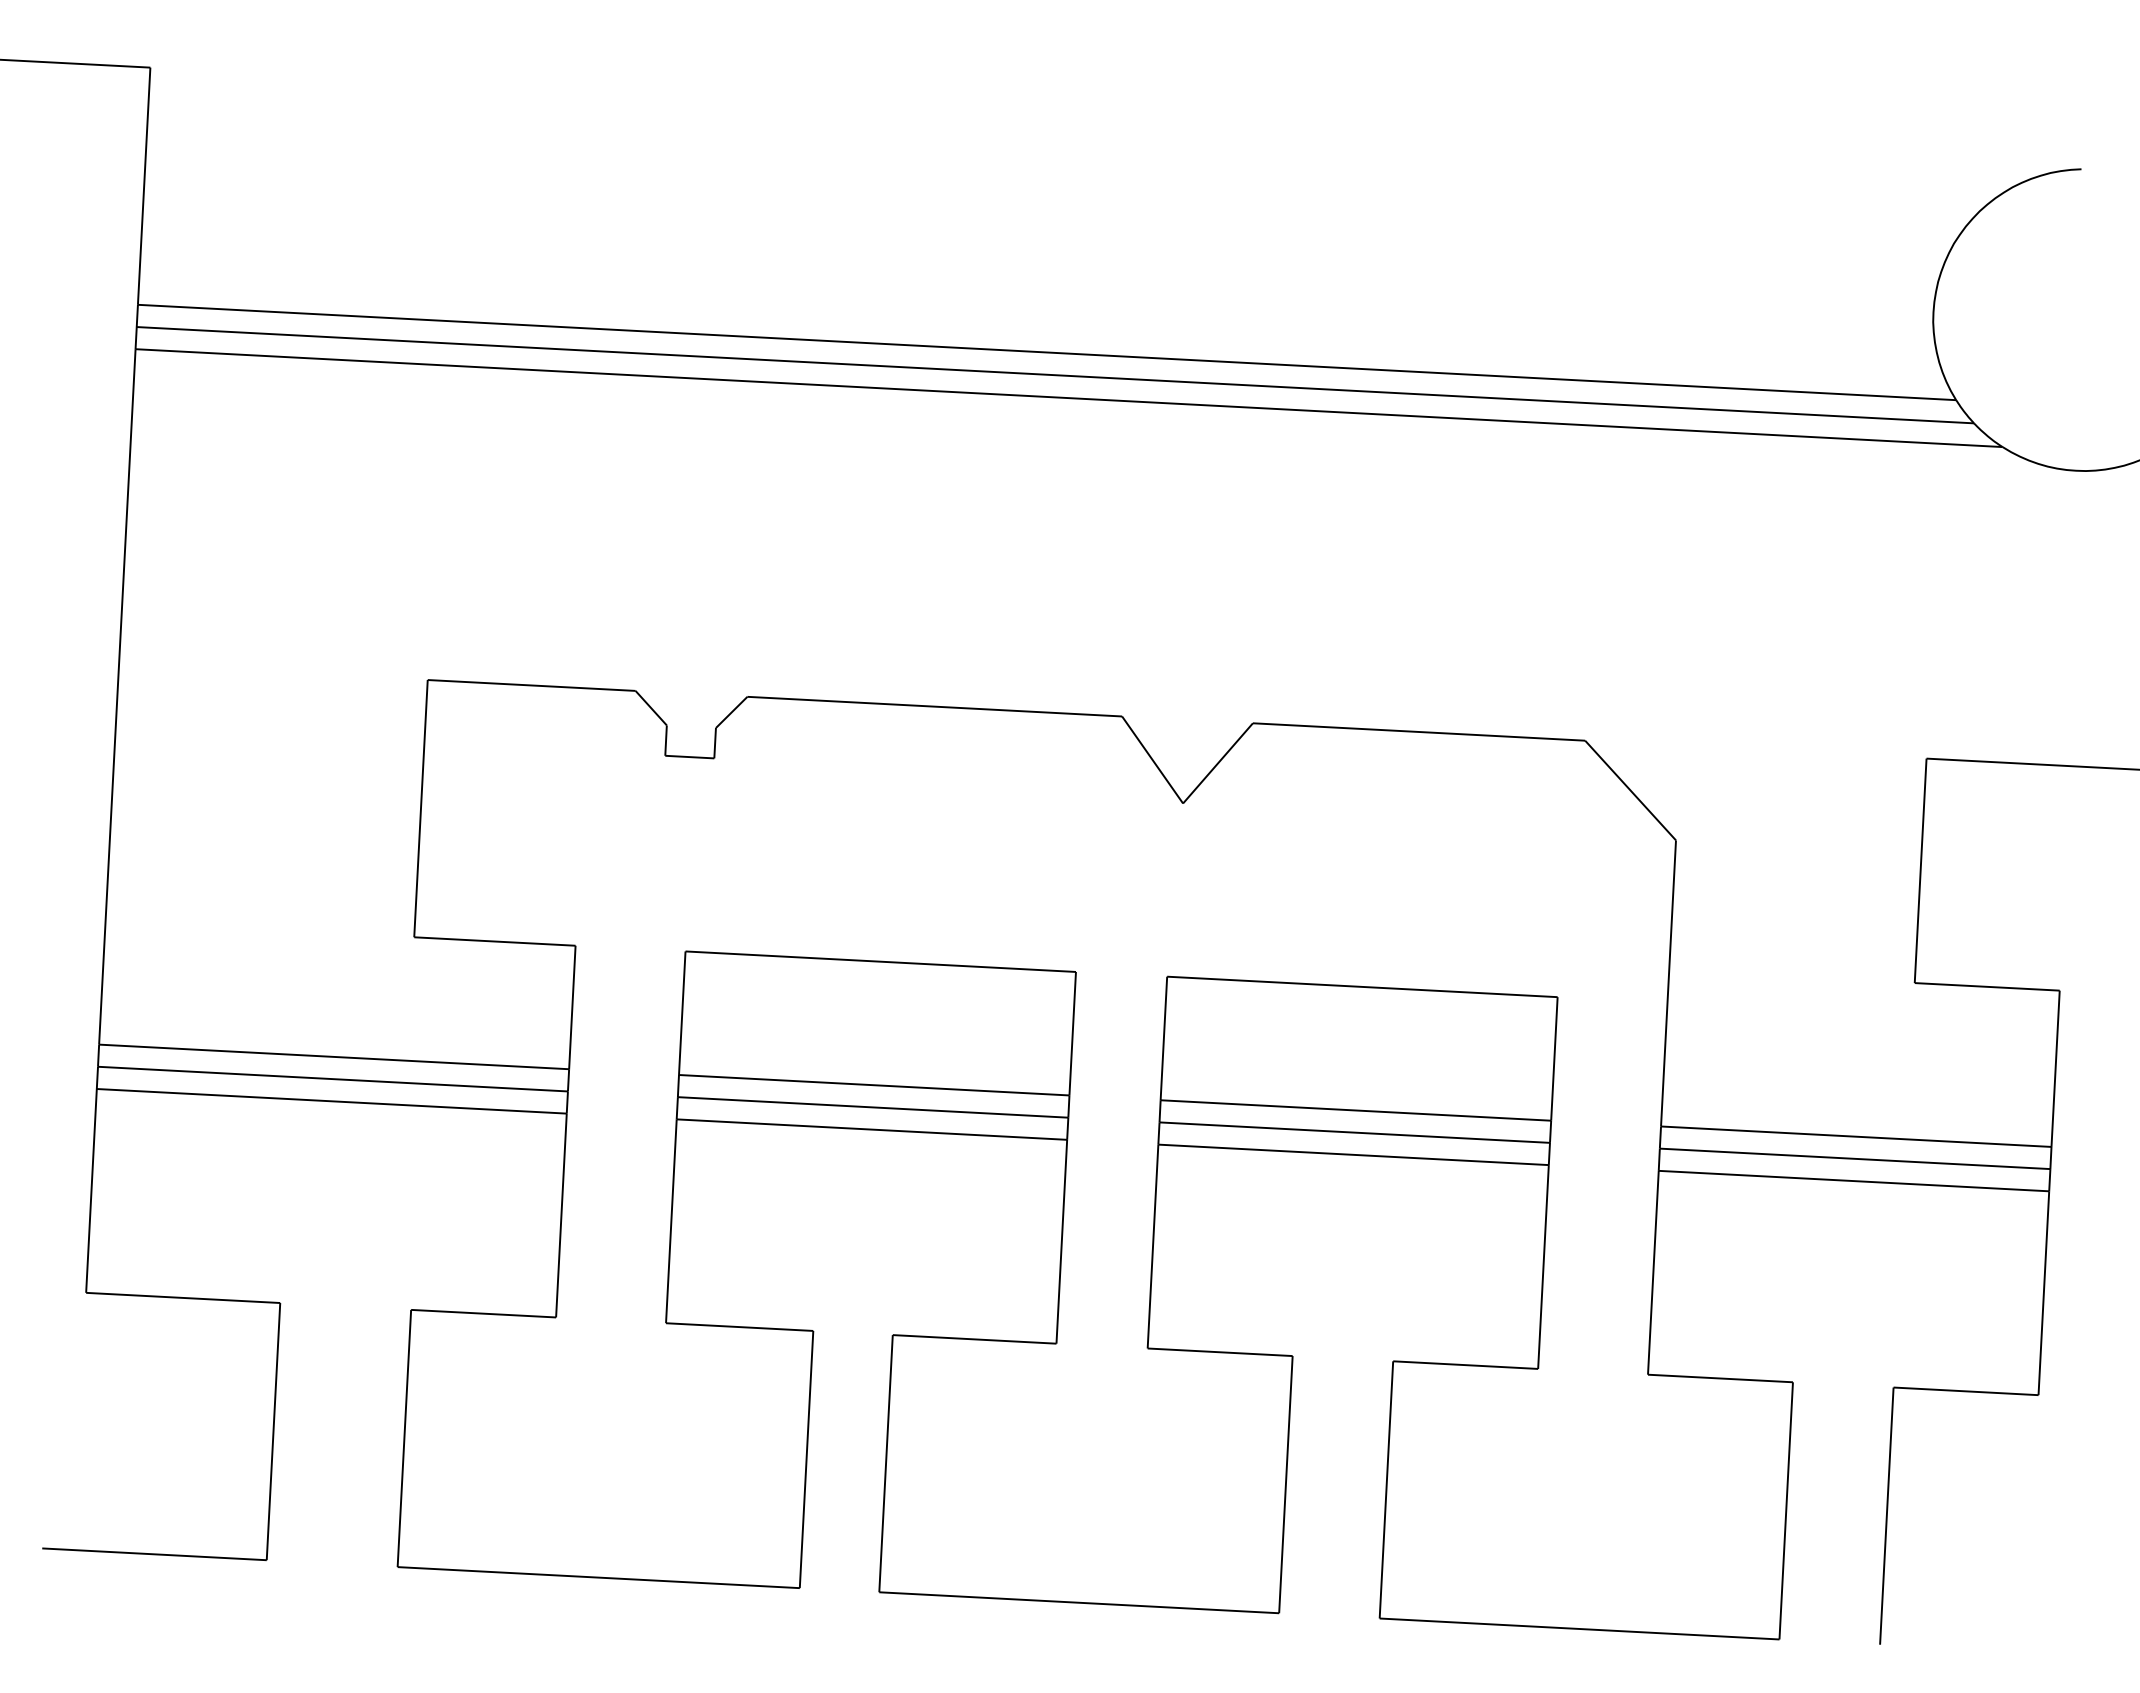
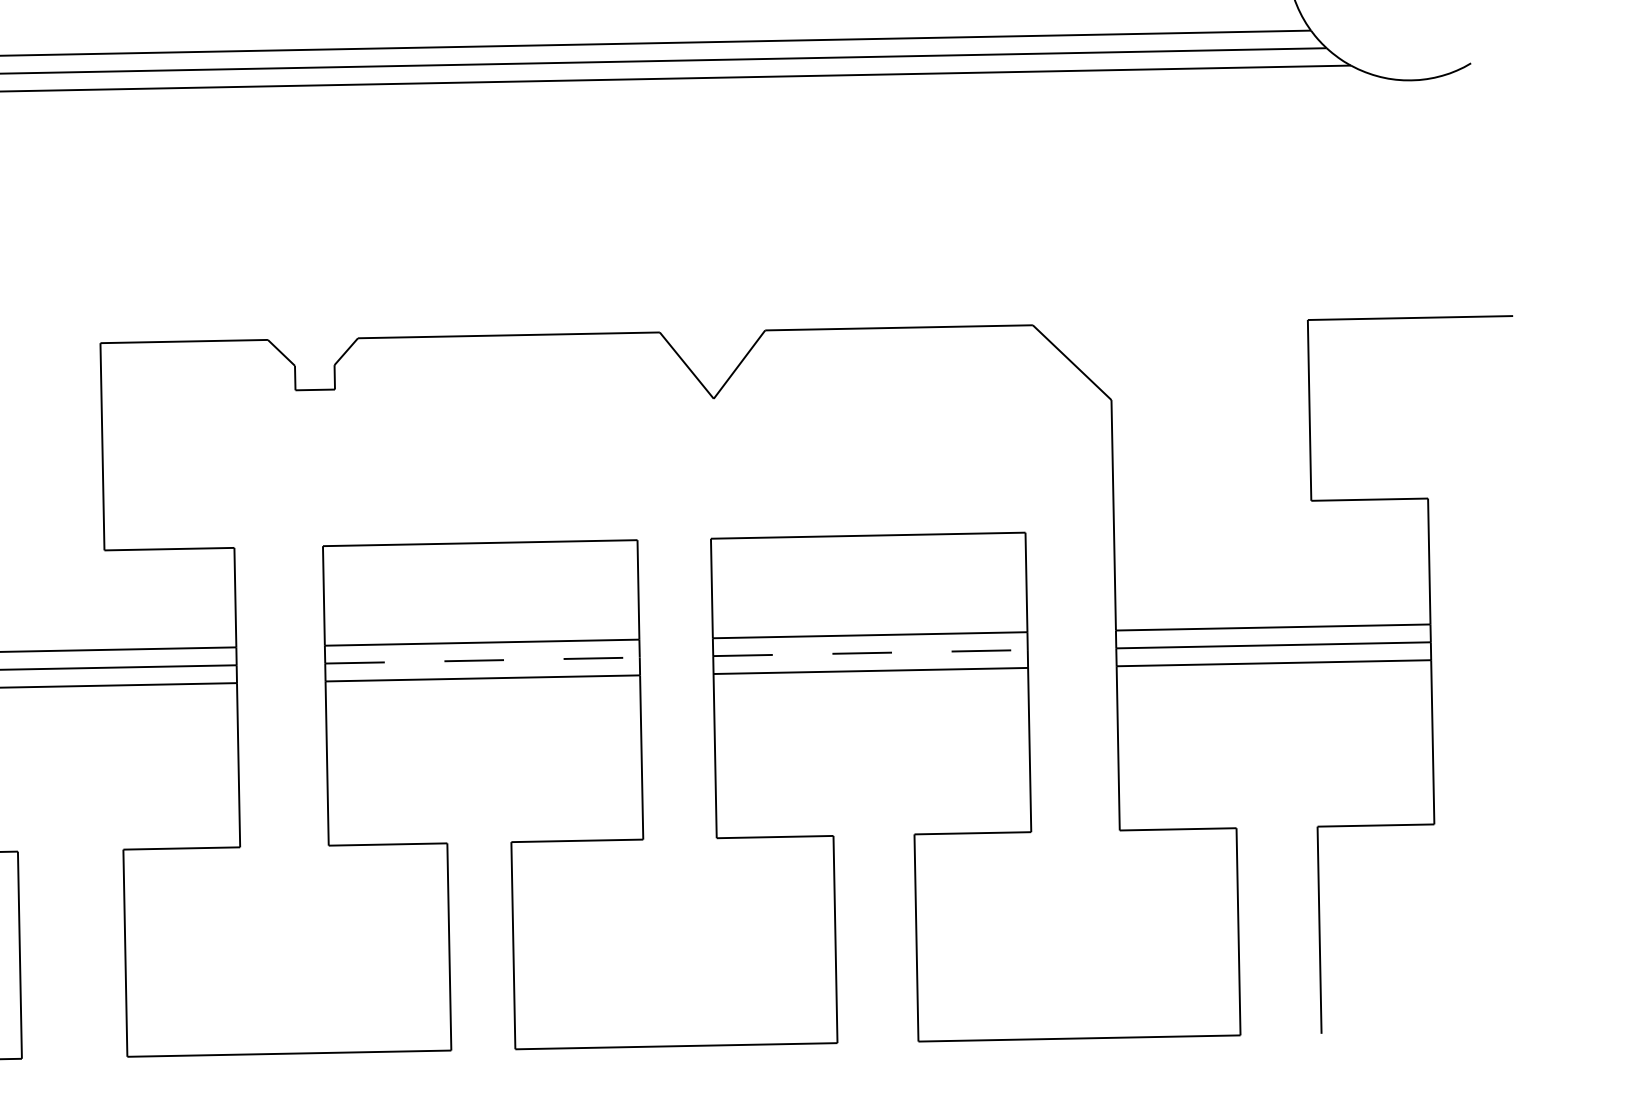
line: (873, 1107) -> (482, 660), solid -> dashed
line: (1355, 1132) -> (871, 652), solid -> dashed

